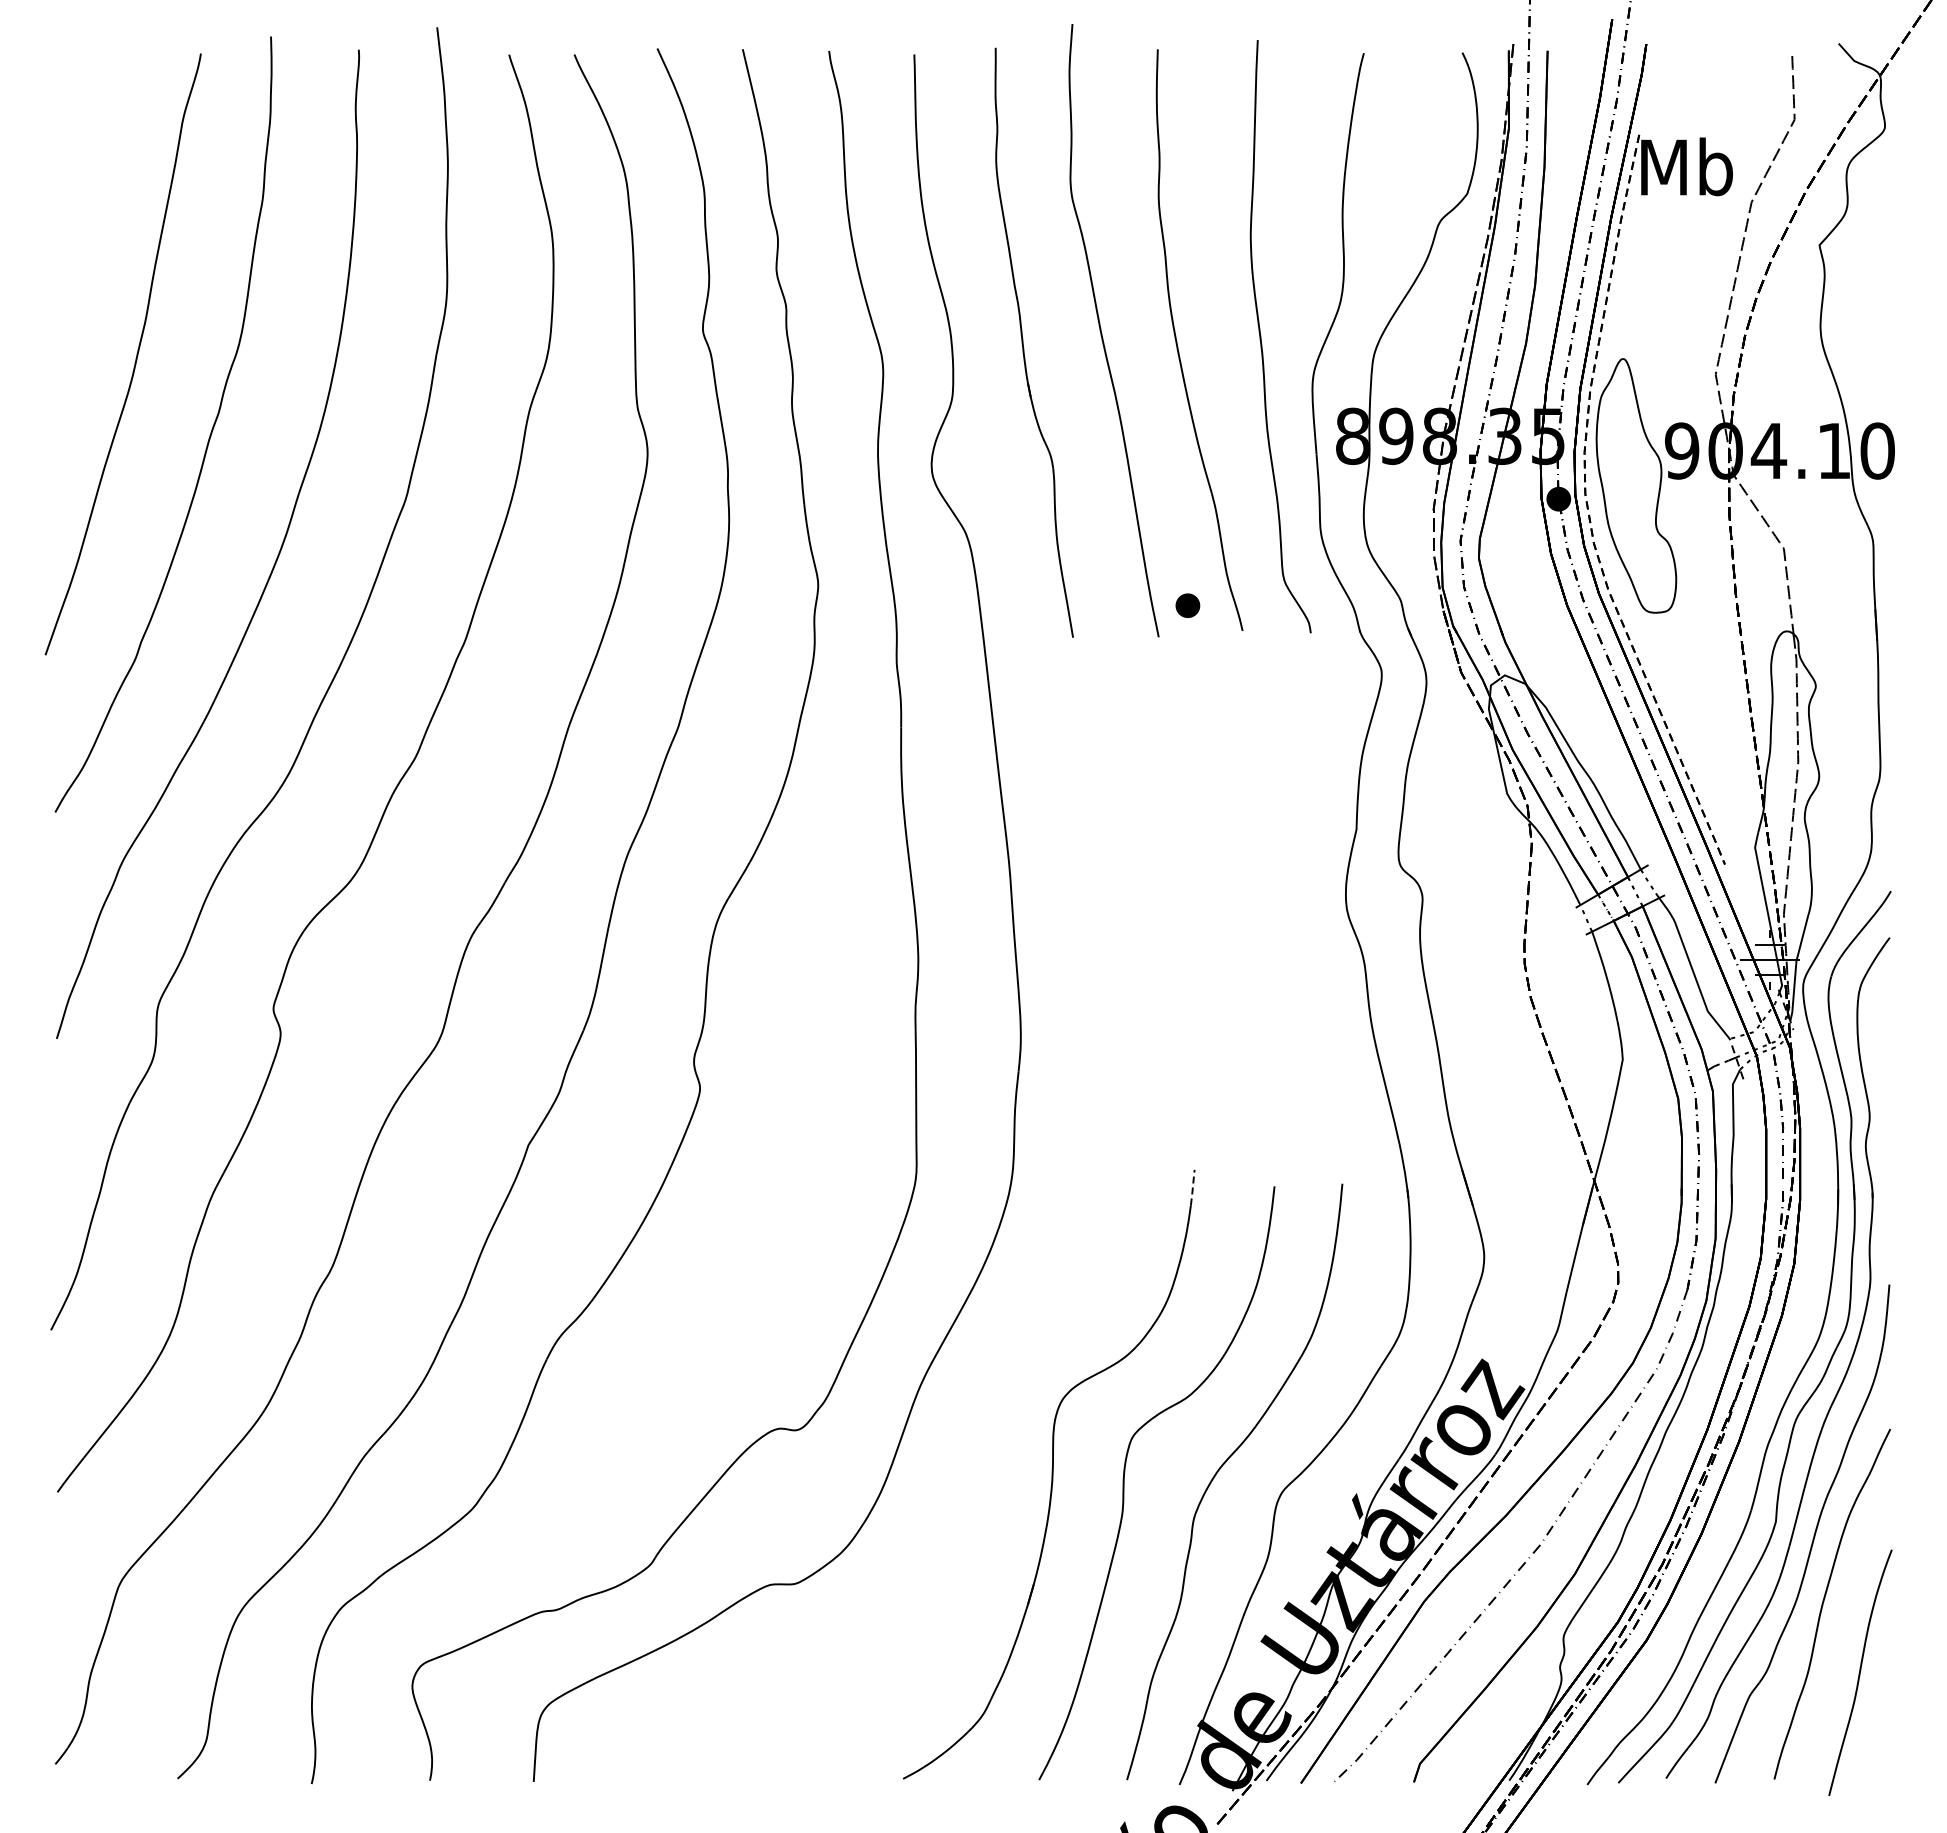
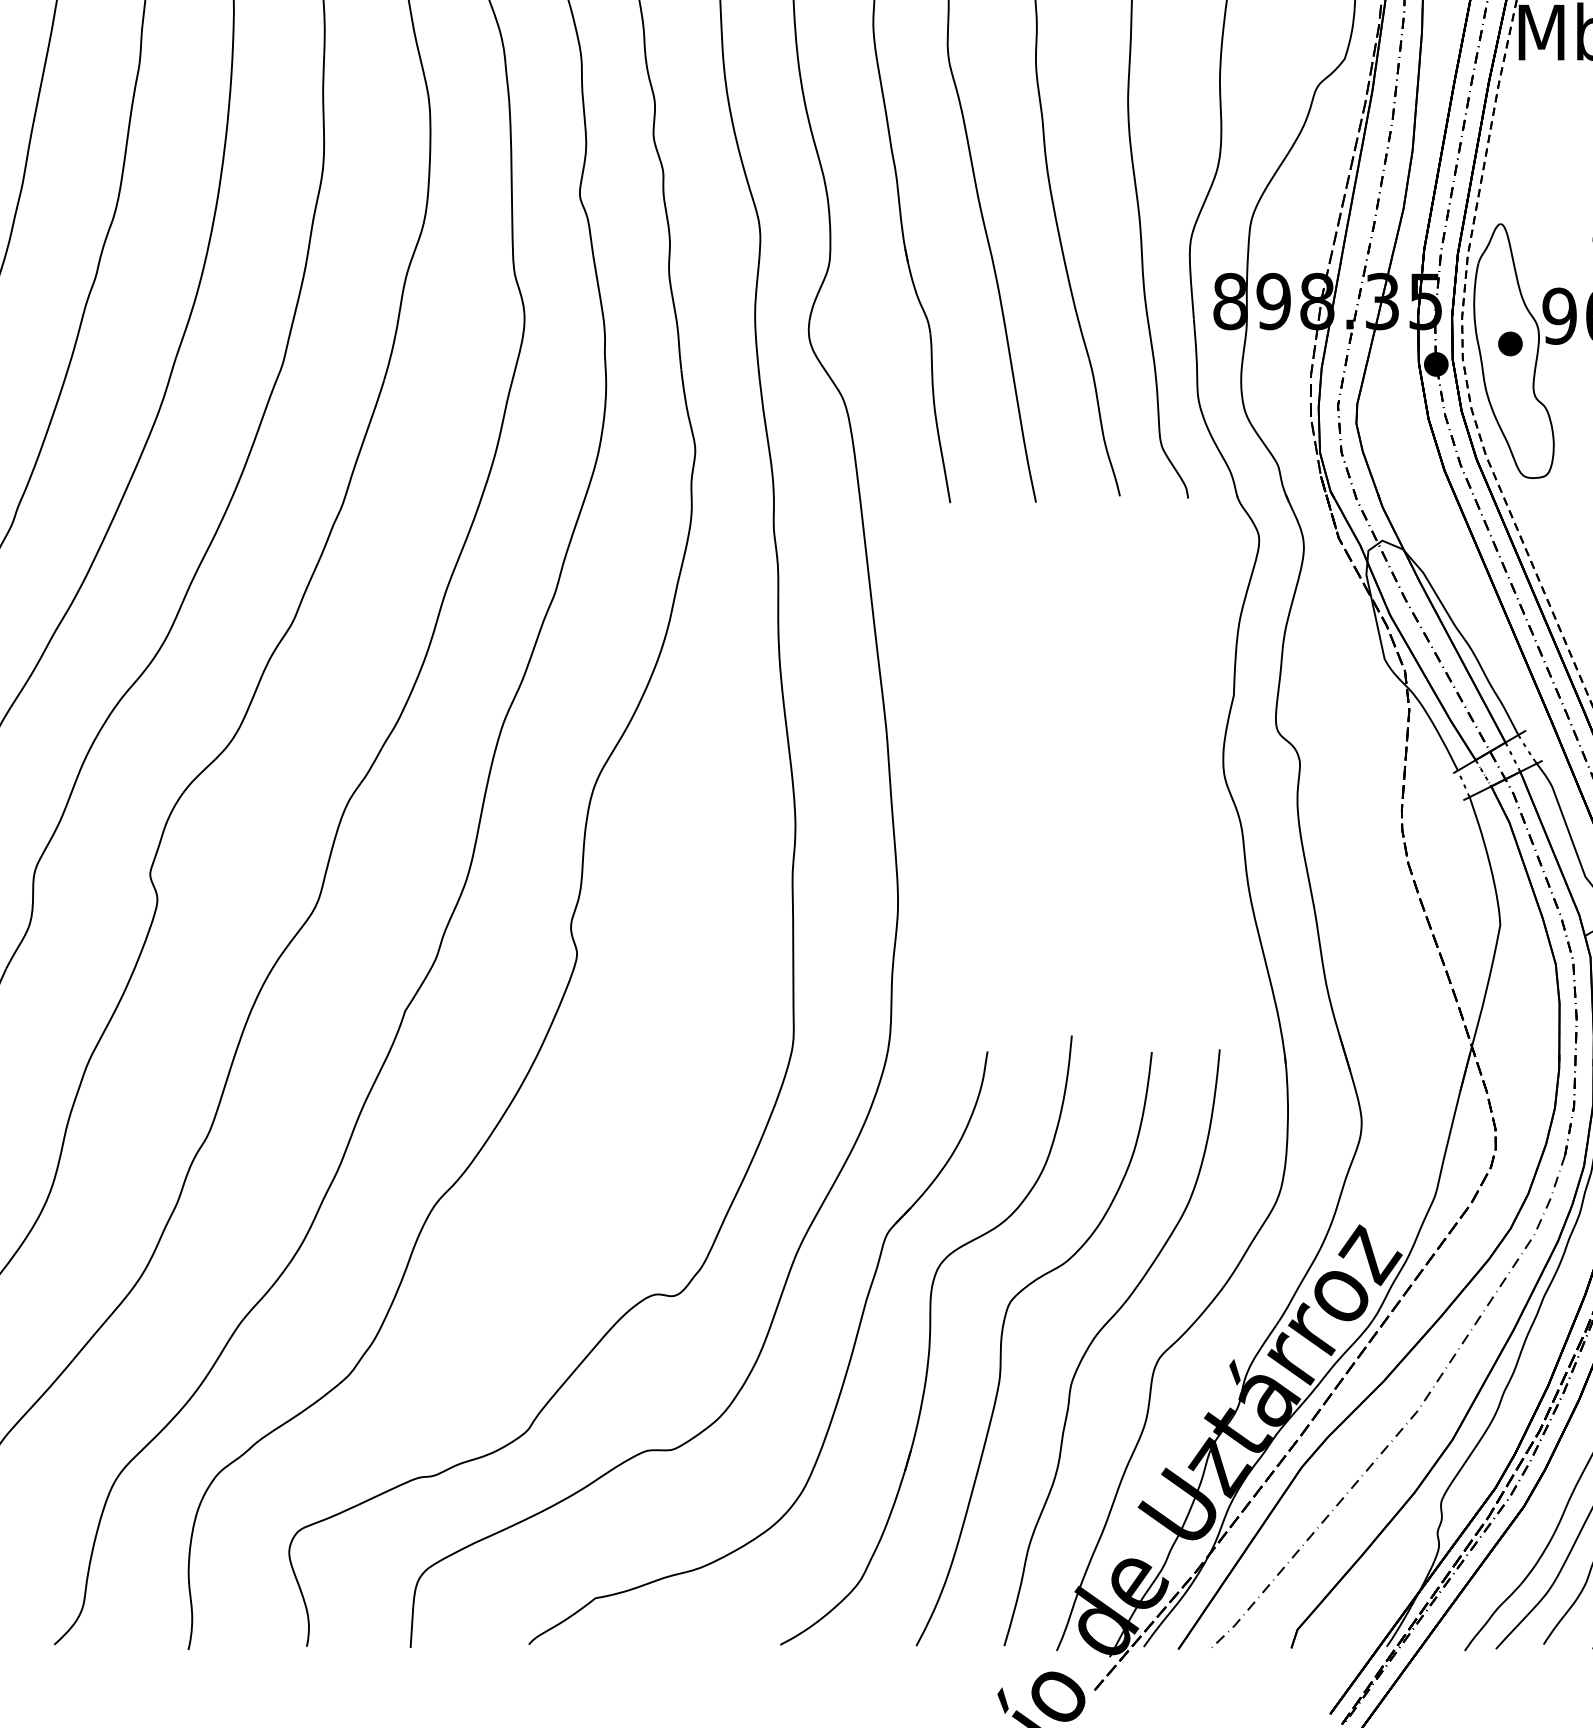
part: (1187, 605) -> (1510, 343), moved
line: (1192, 1188) -> (1069, 1054), dashed -> solid
part: (968, 1505) -> (845, 1371), added

